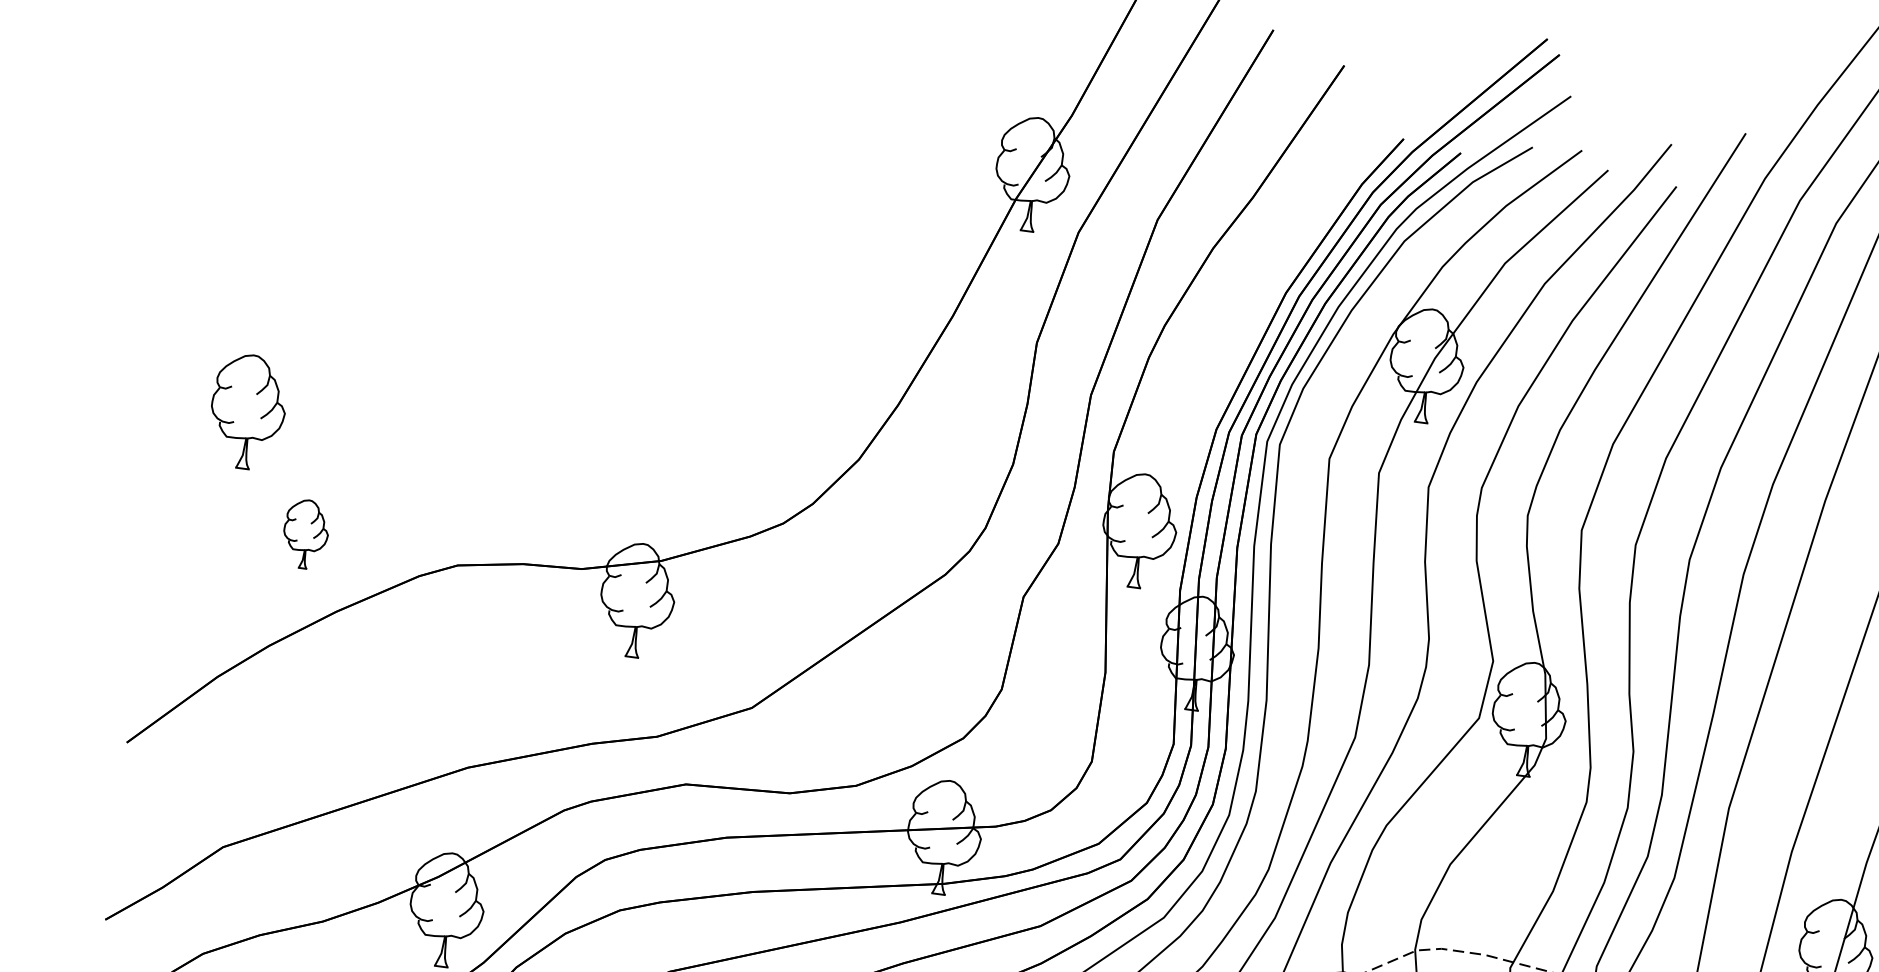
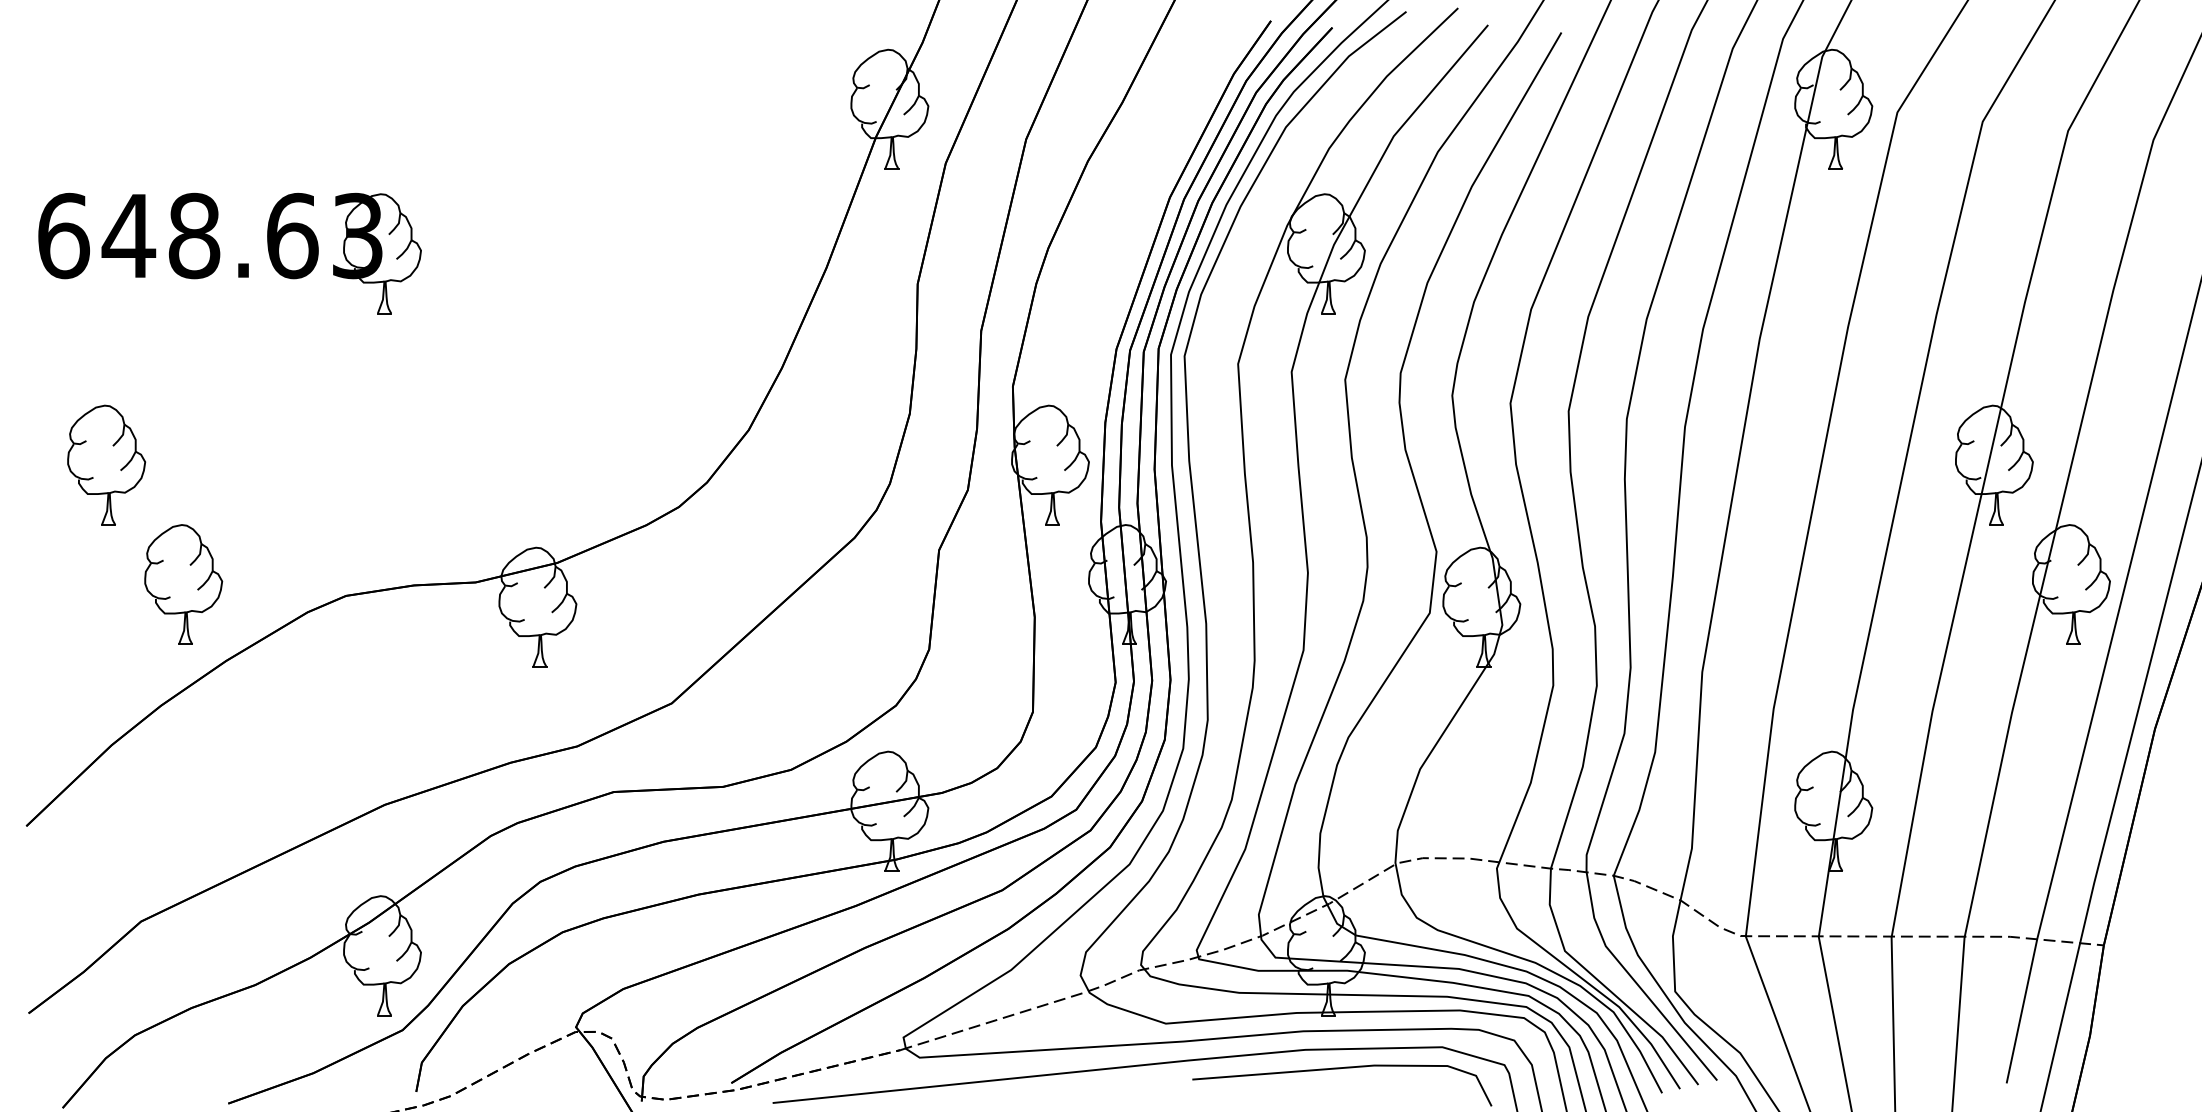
part: (382, 226) -> (220, 253), added
part: (305, 534) -> (183, 584), size x1.67

